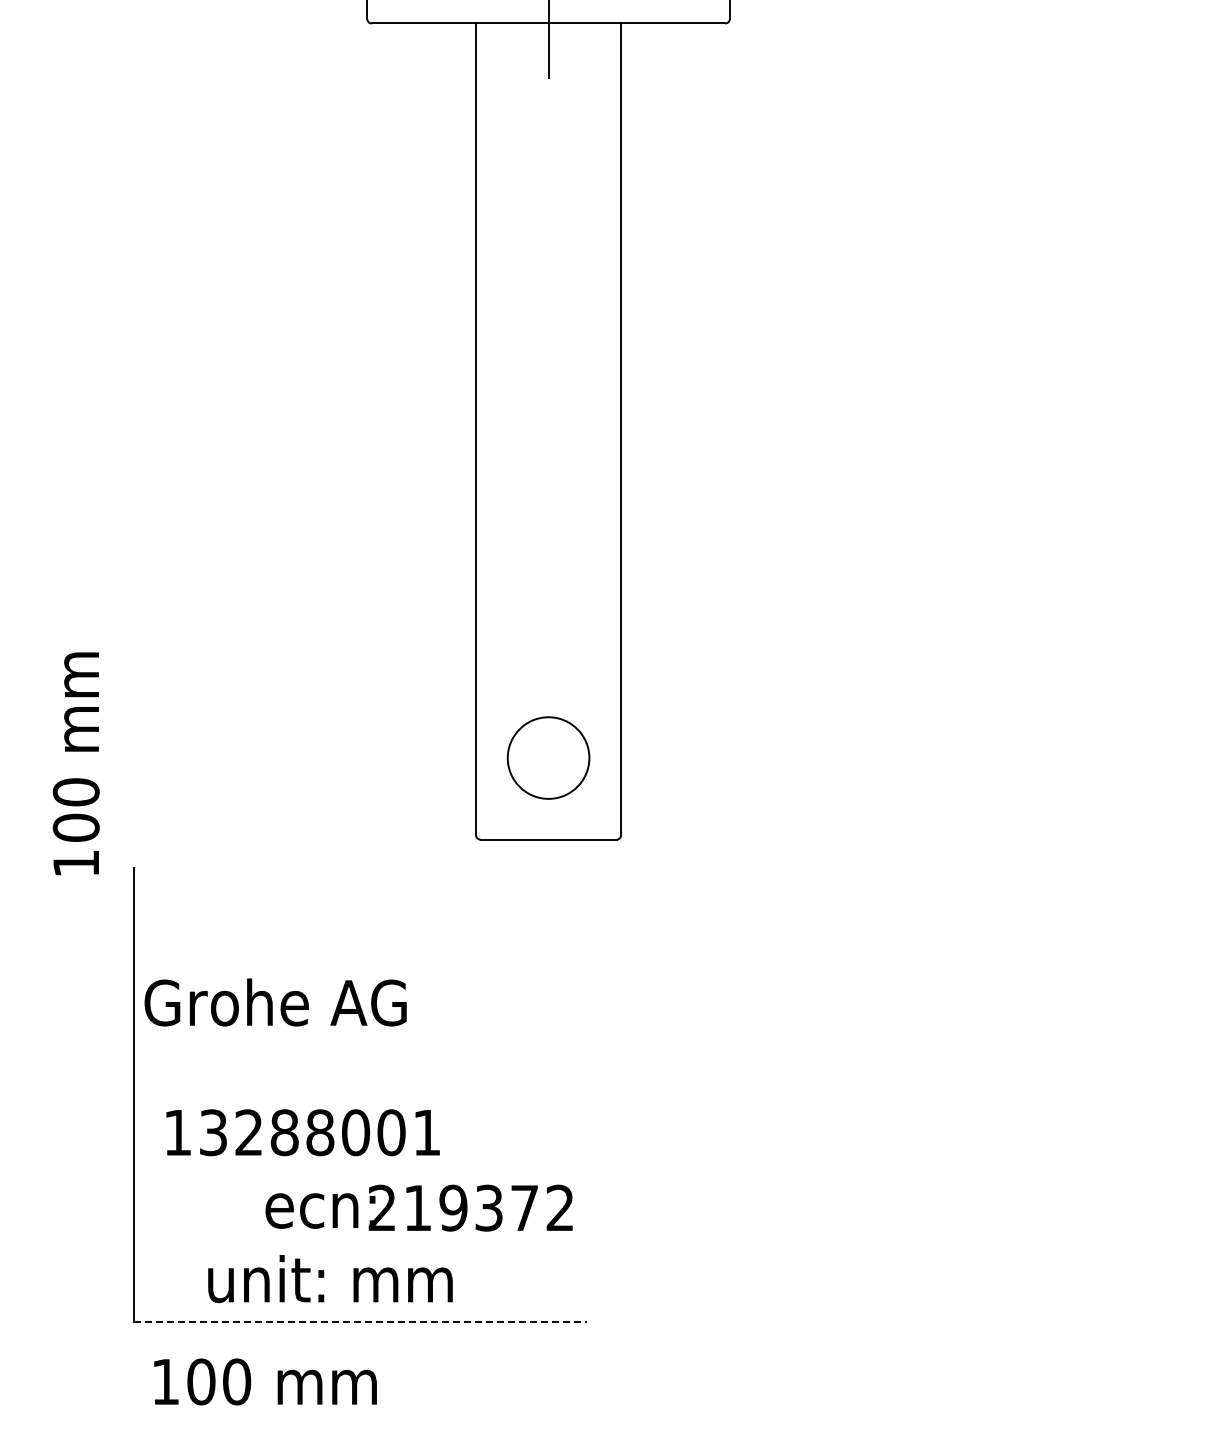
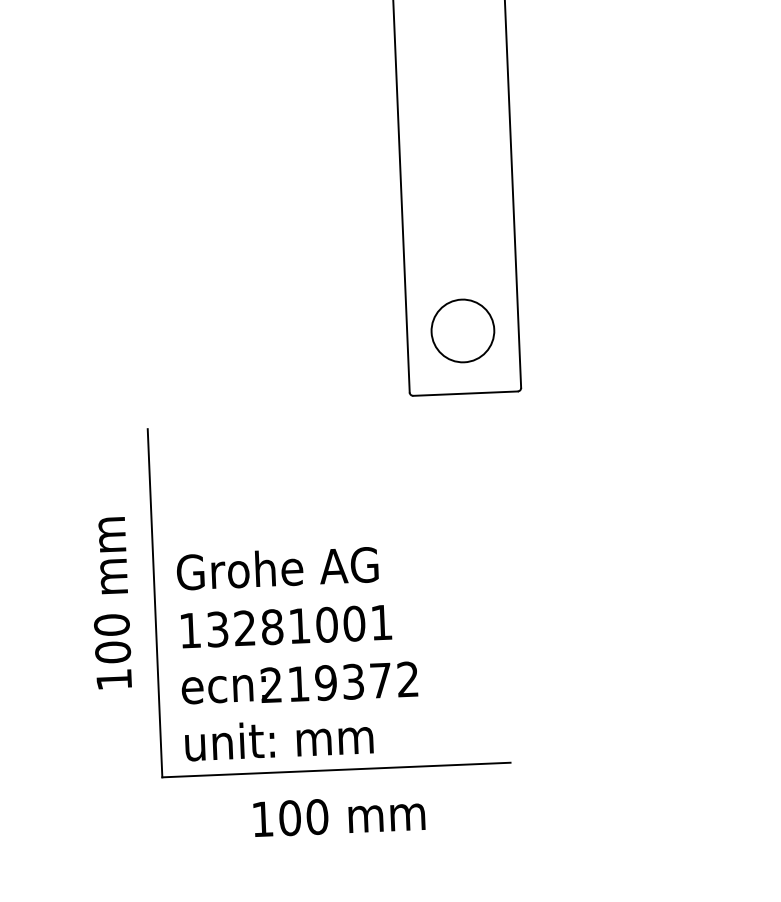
text: (75, 763) -> (110, 603), moved
text: (275, 1002) -> (277, 568), moved
text: (320, 1132) -> (299, 625), 13288001 -> 13281001
text: (418, 1207) -> (299, 683), moved
text: (330, 1279) -> (279, 739), moved
line: (360, 1321) -> (336, 769), dashed -> solid
text: (265, 1381) -> (339, 815), moved

